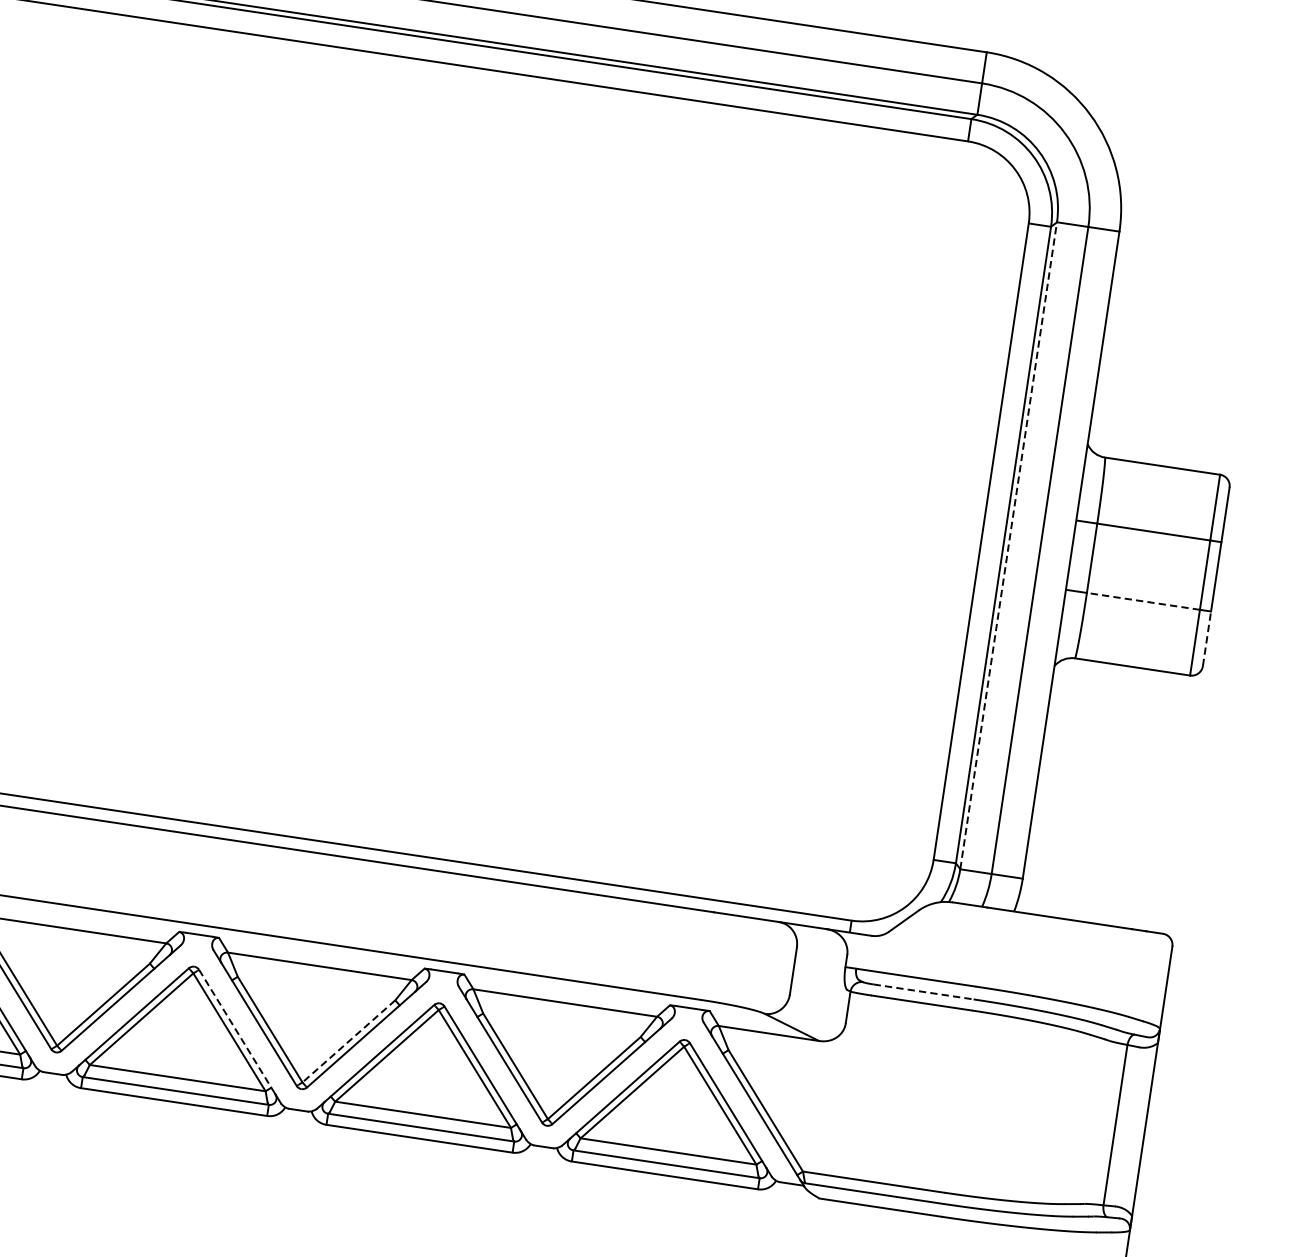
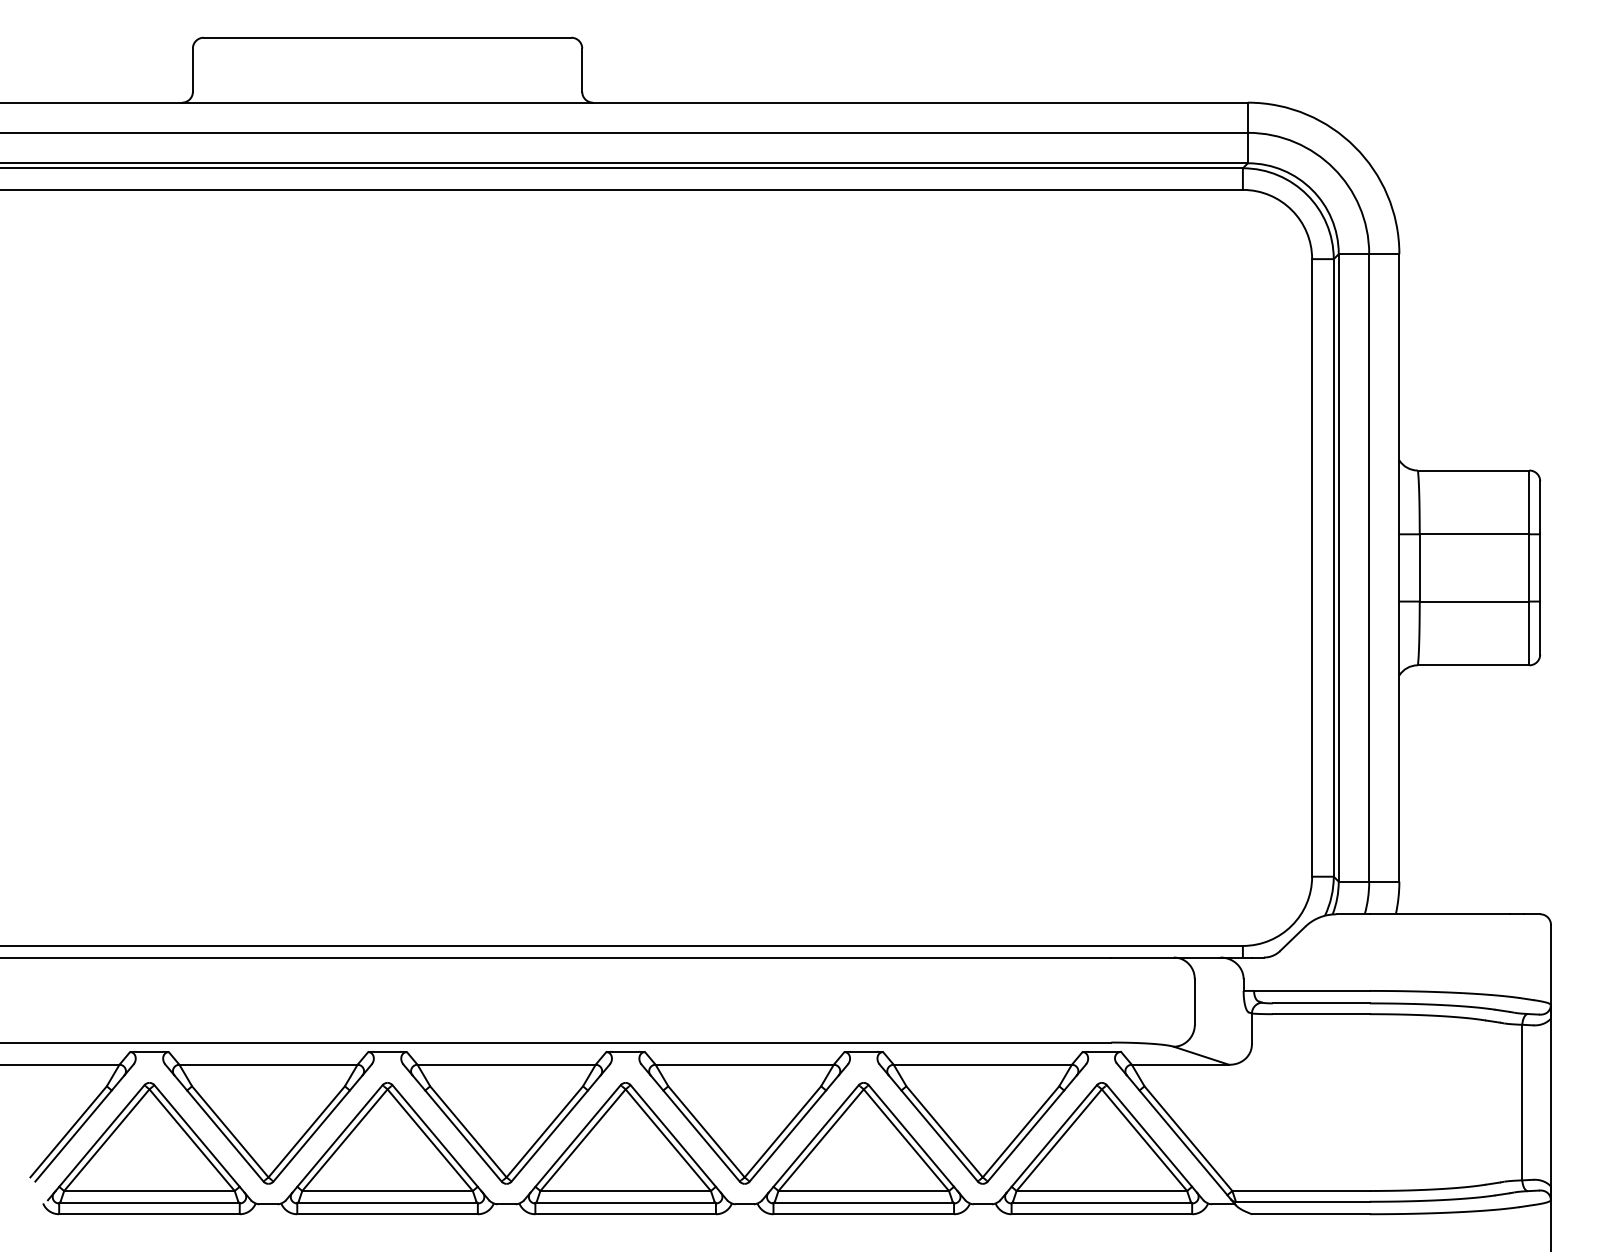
line: (1008, 545) -> (1338, 567), dashed -> solid
line: (1143, 601) -> (1474, 601), dashed -> solid
line: (1207, 639) -> (1540, 628), dashed -> solid
line: (923, 992) -> (1321, 1003), dashed -> solid
line: (235, 1029) -> (673, 1136), dashed -> solid
line: (348, 1041) -> (782, 1132), dashed -> solid

